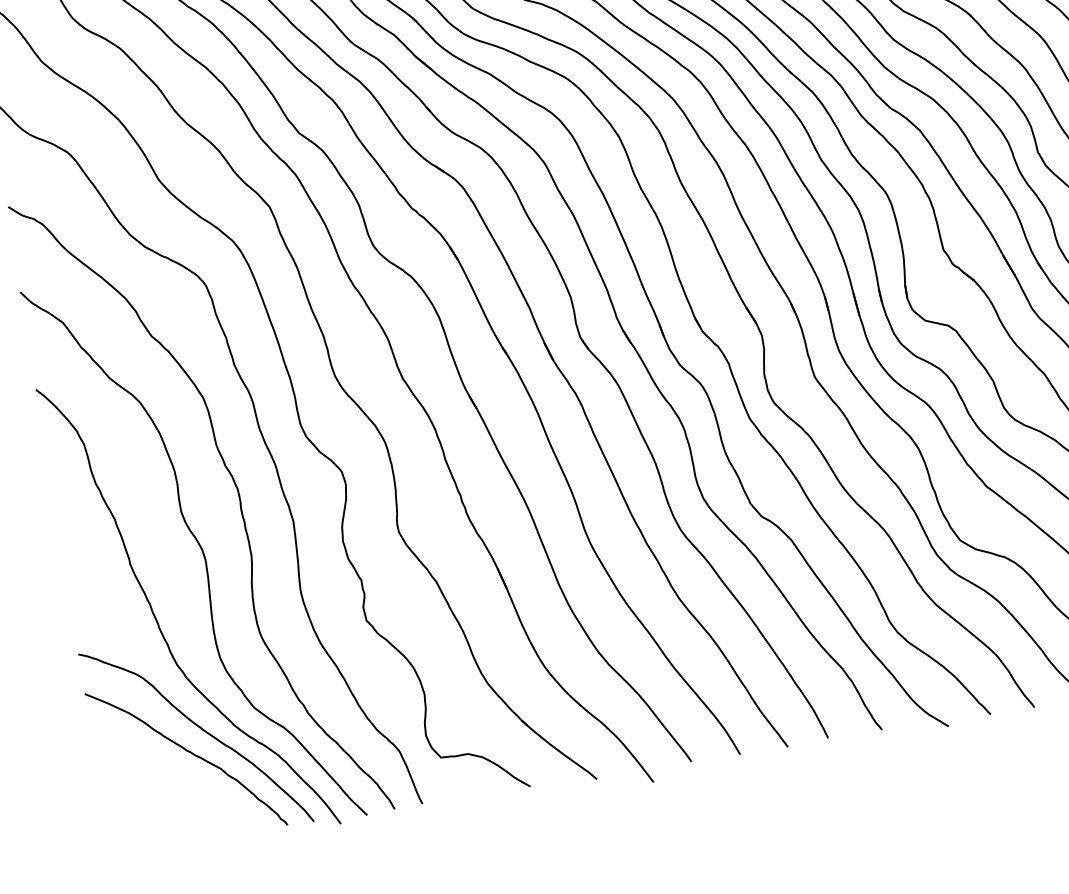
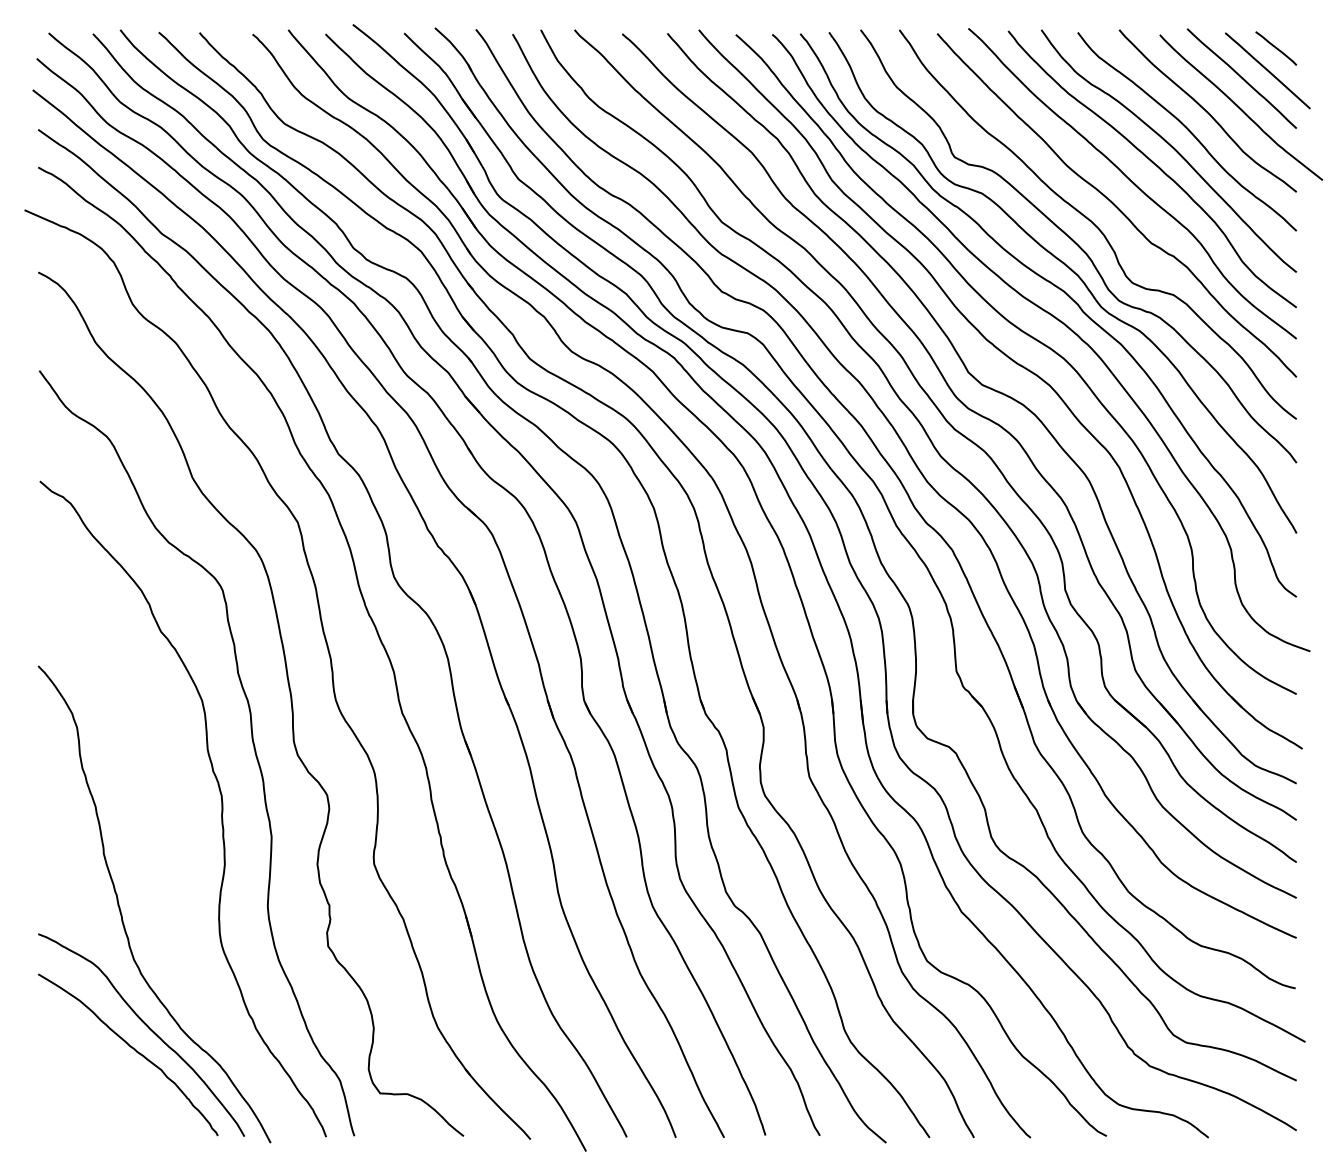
curve: (200, 549) -> (175, 849), removed

